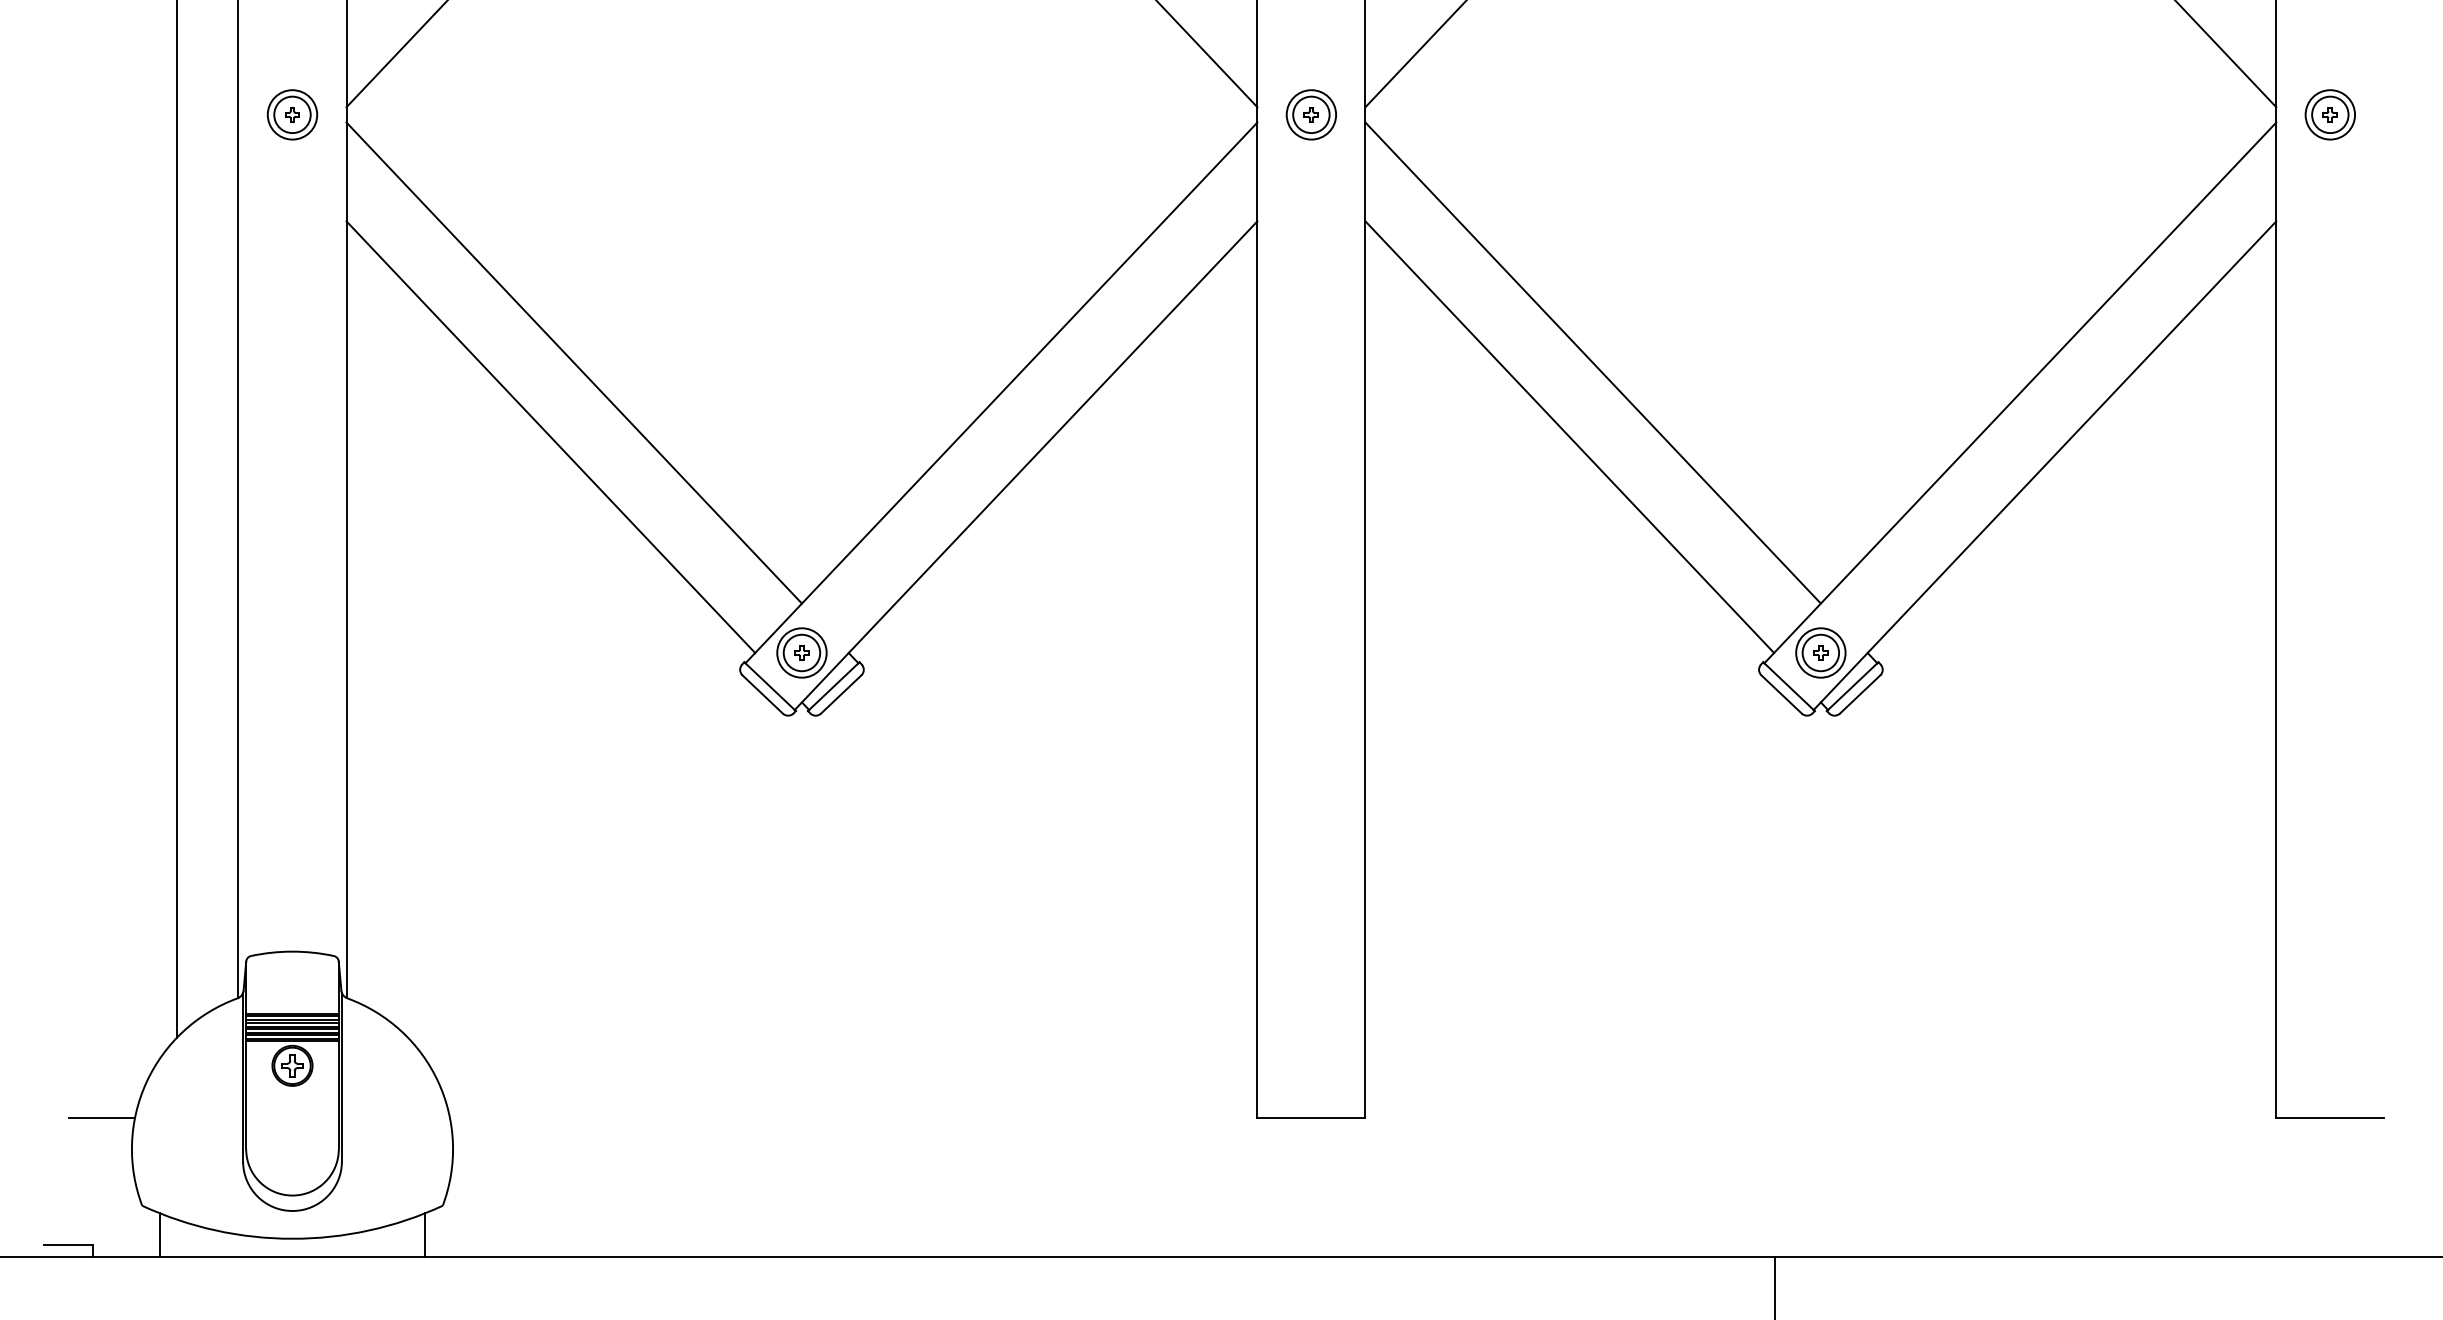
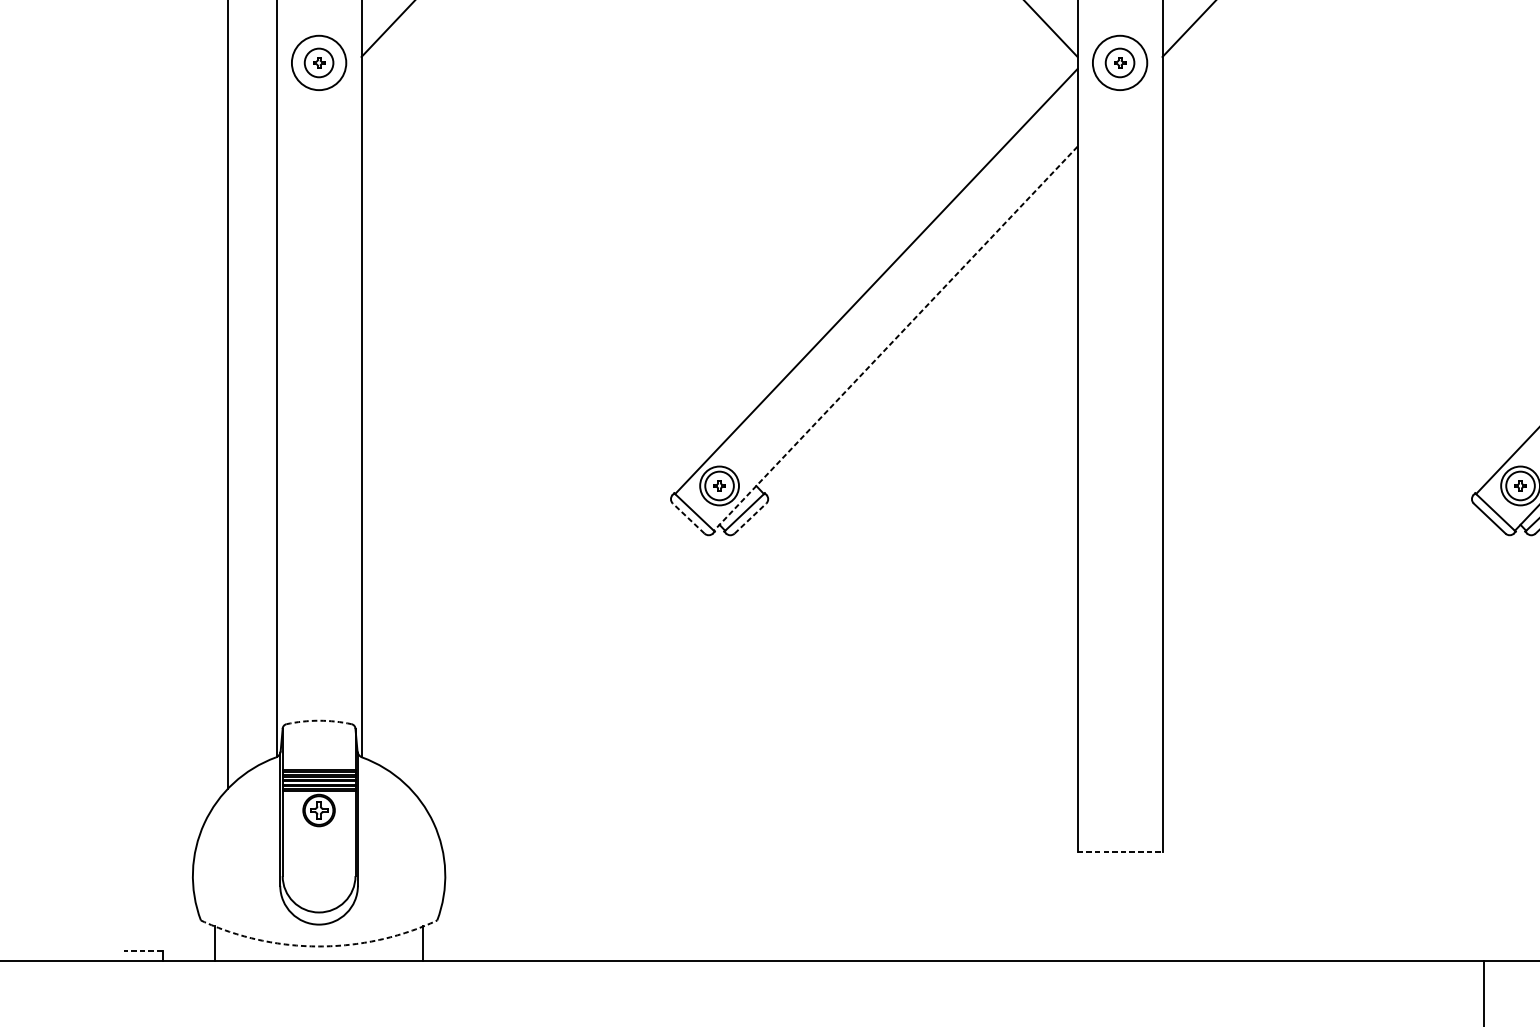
circle: (292, 114) -> (319, 62), size x1.4
circle: (1311, 114) -> (1120, 62), size x1.4
line: (573, 362) -> (539, 257), removed
line: (1592, 362) -> (1341, 257), removed
line: (550, 437) -> (521, 316), removed
line: (1569, 437) -> (1322, 316), removed
line: (1025, 466) -> (895, 339), solid -> dashed
line: (762, 694) -> (688, 518), solid -> dashed
line: (841, 694) -> (750, 518), solid -> dashed
arc: (292, 951) -> (319, 720), solid -> dashed
line: (101, 1118) -> (168, 851), removed
line: (1311, 1118) -> (1120, 851), solid -> dashed
arc: (292, 1238) -> (319, 946), solid -> dashed
line: (68, 1244) -> (143, 950), solid -> dashed

